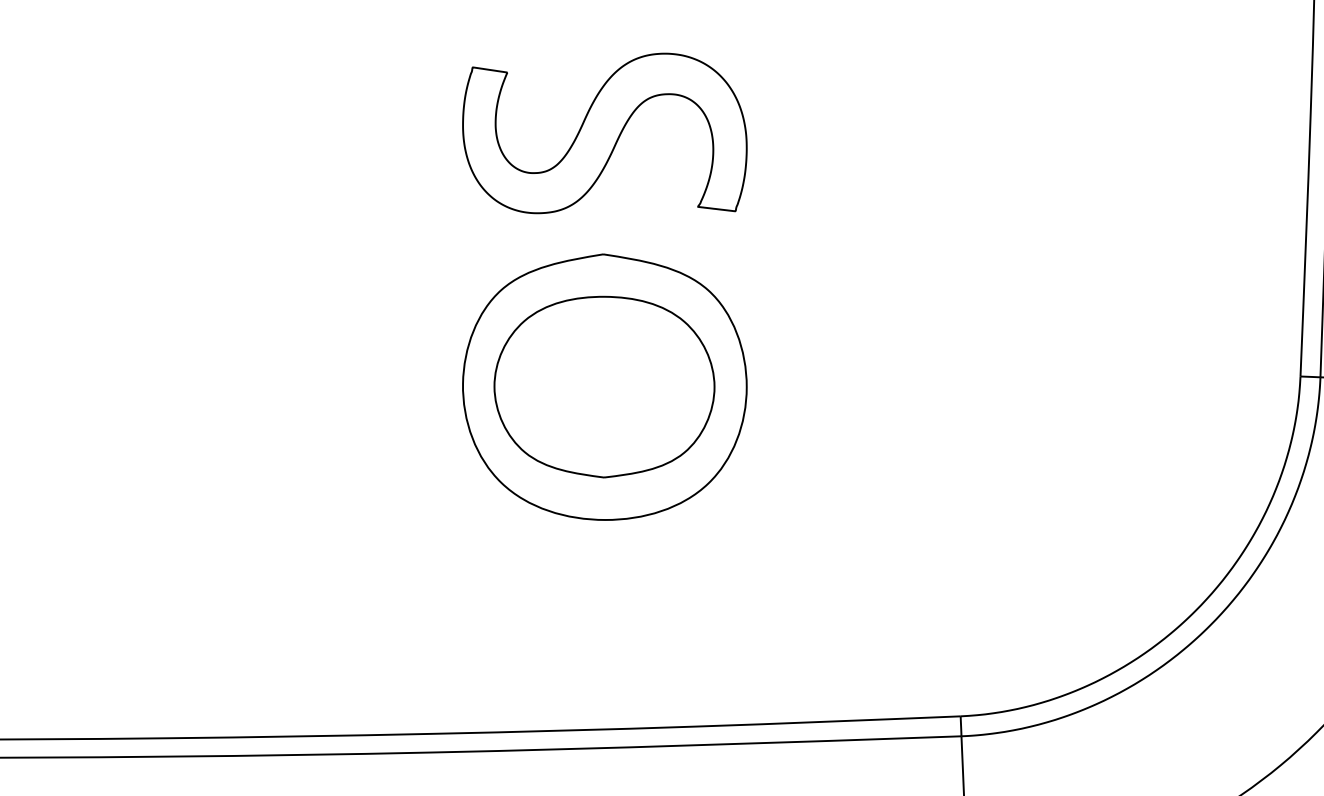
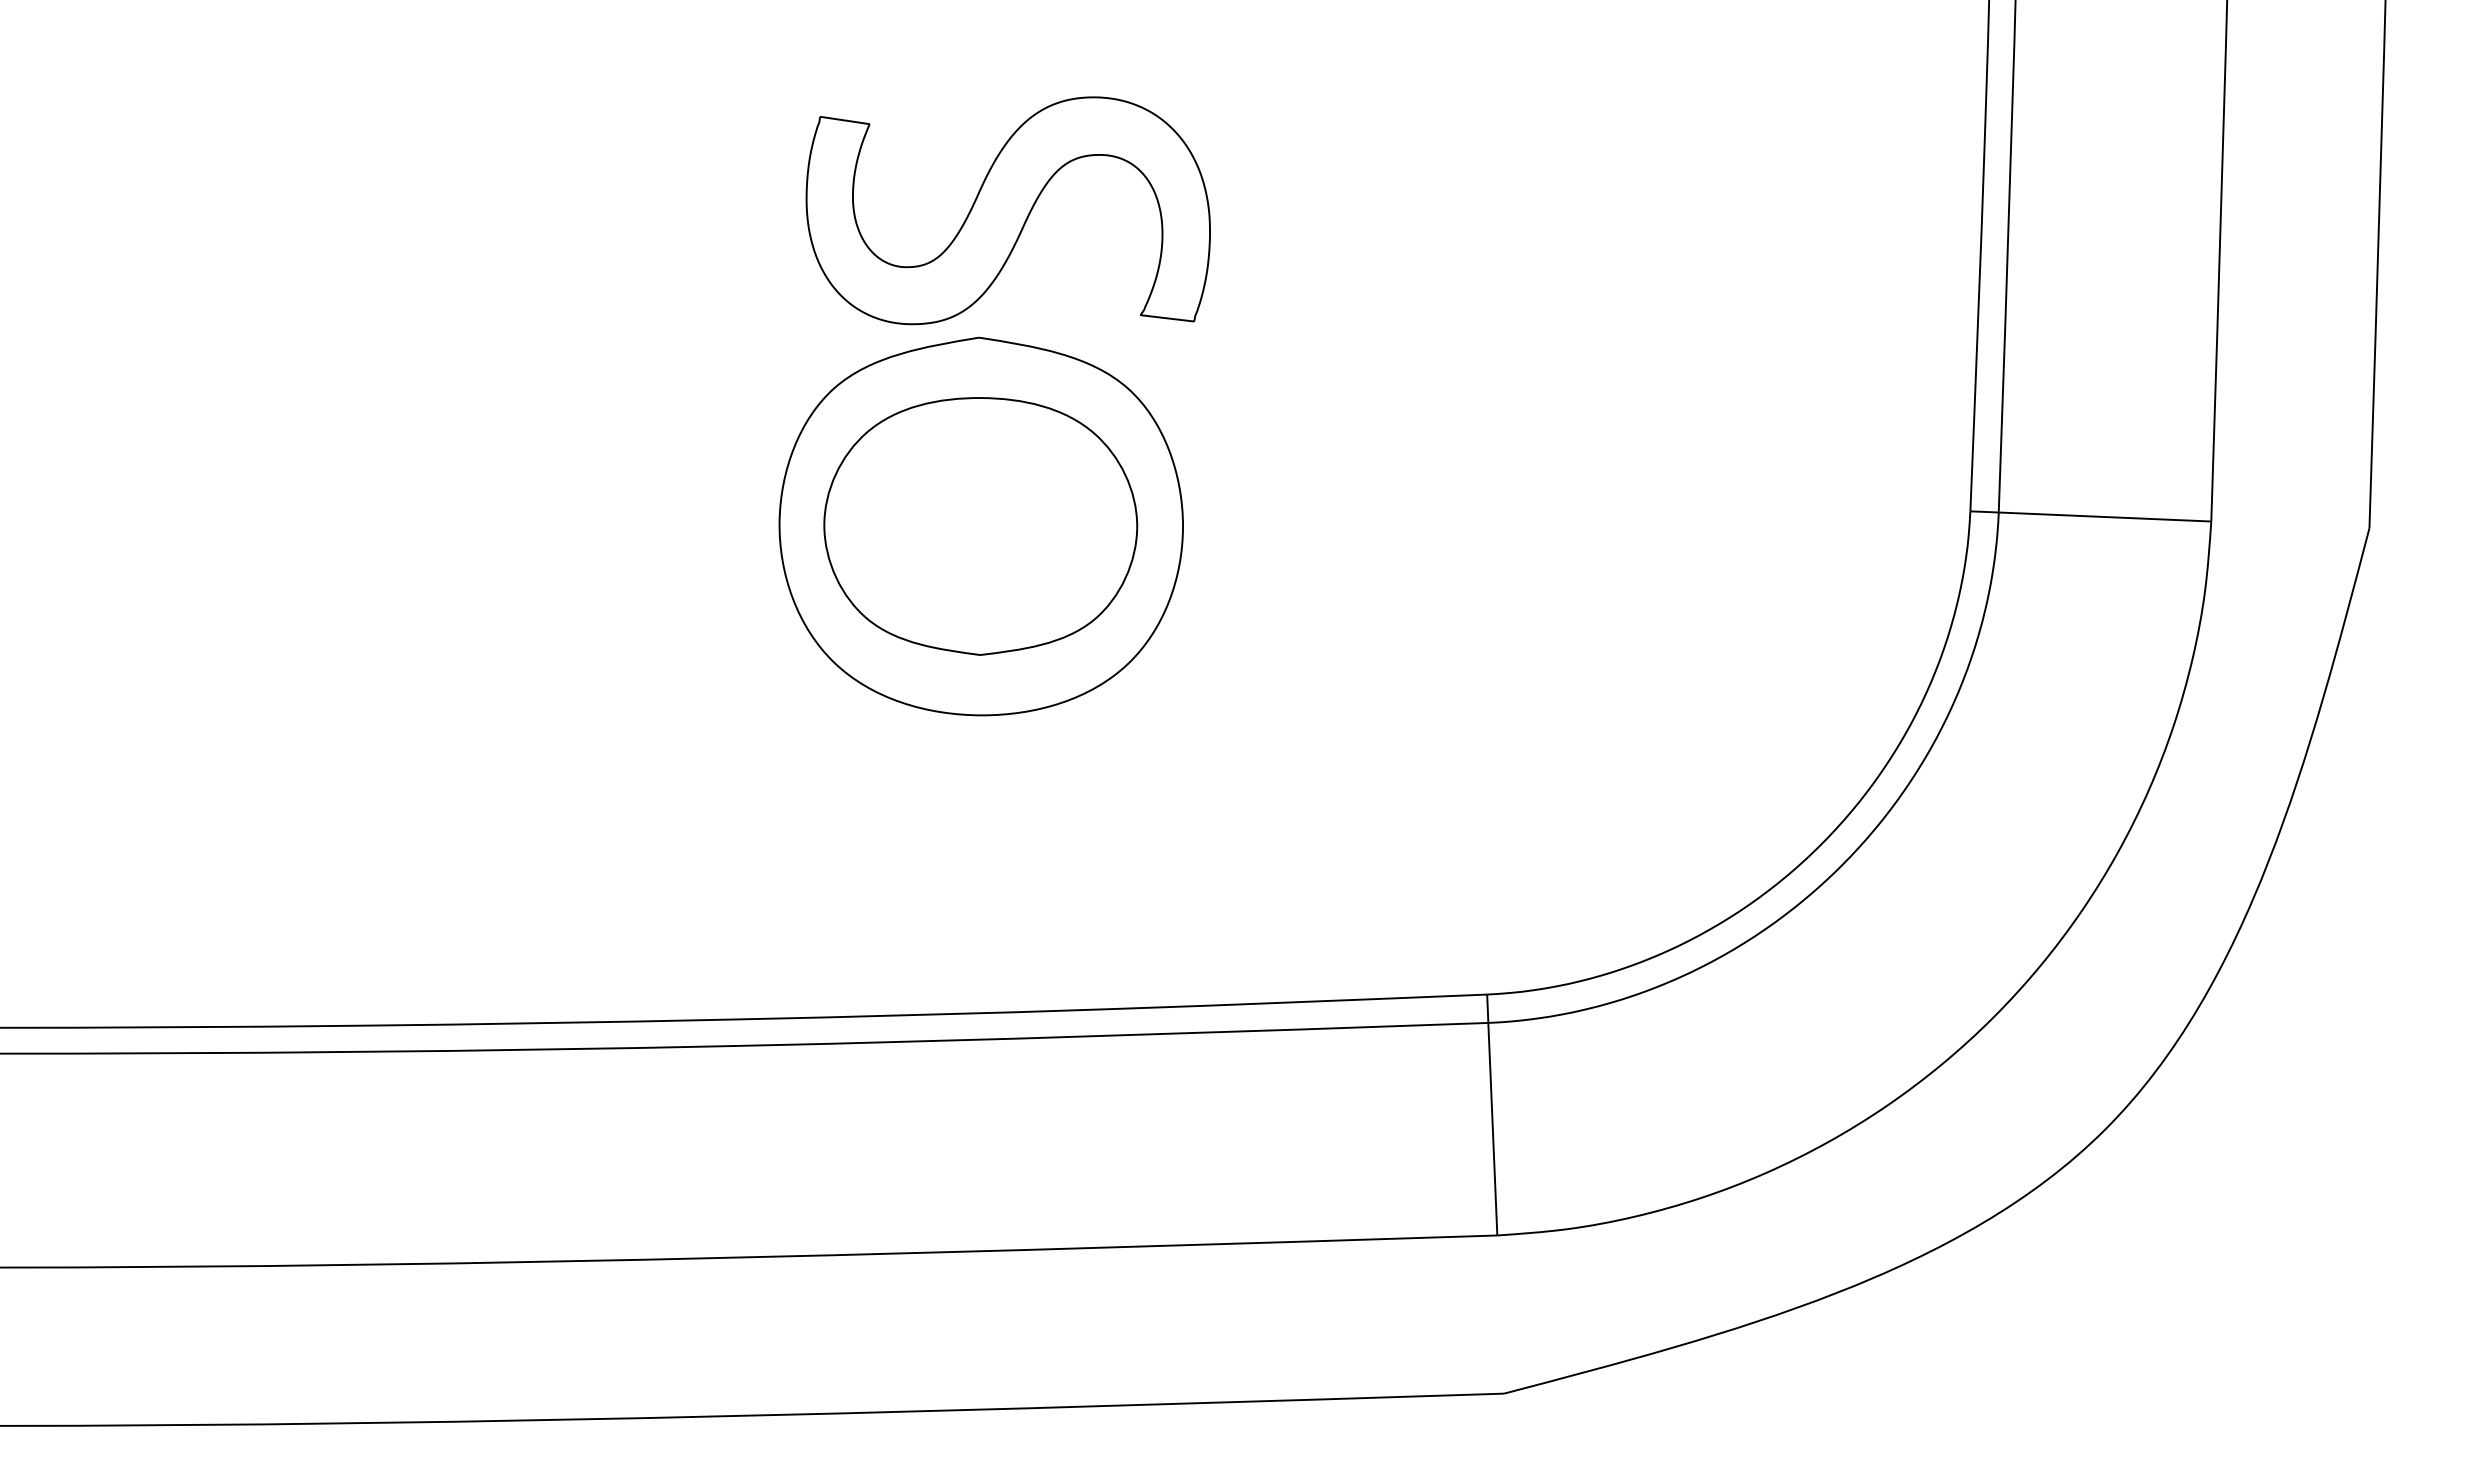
part: (604, 133) -> (1007, 210), moved

